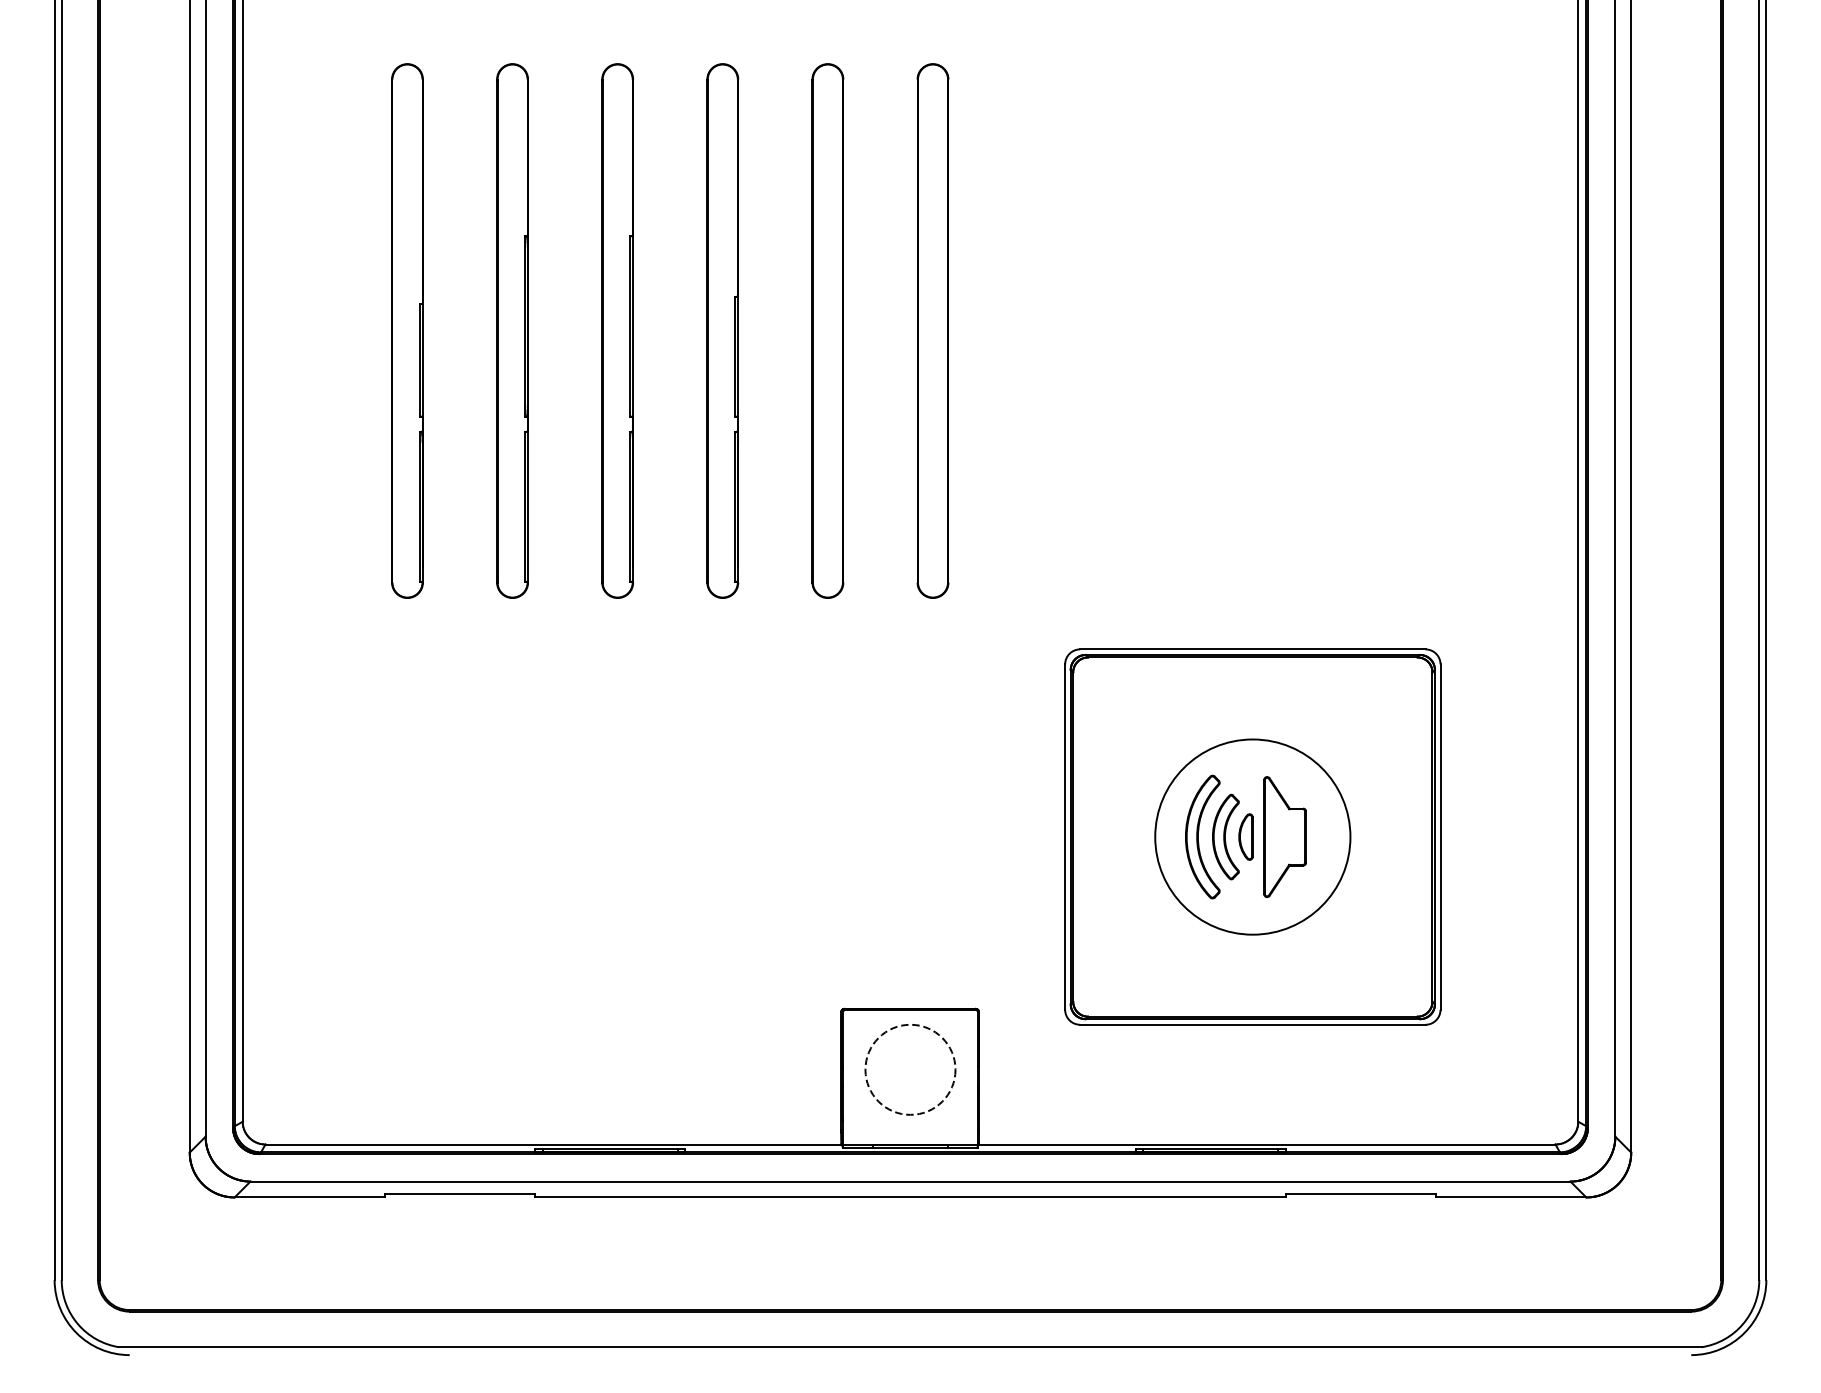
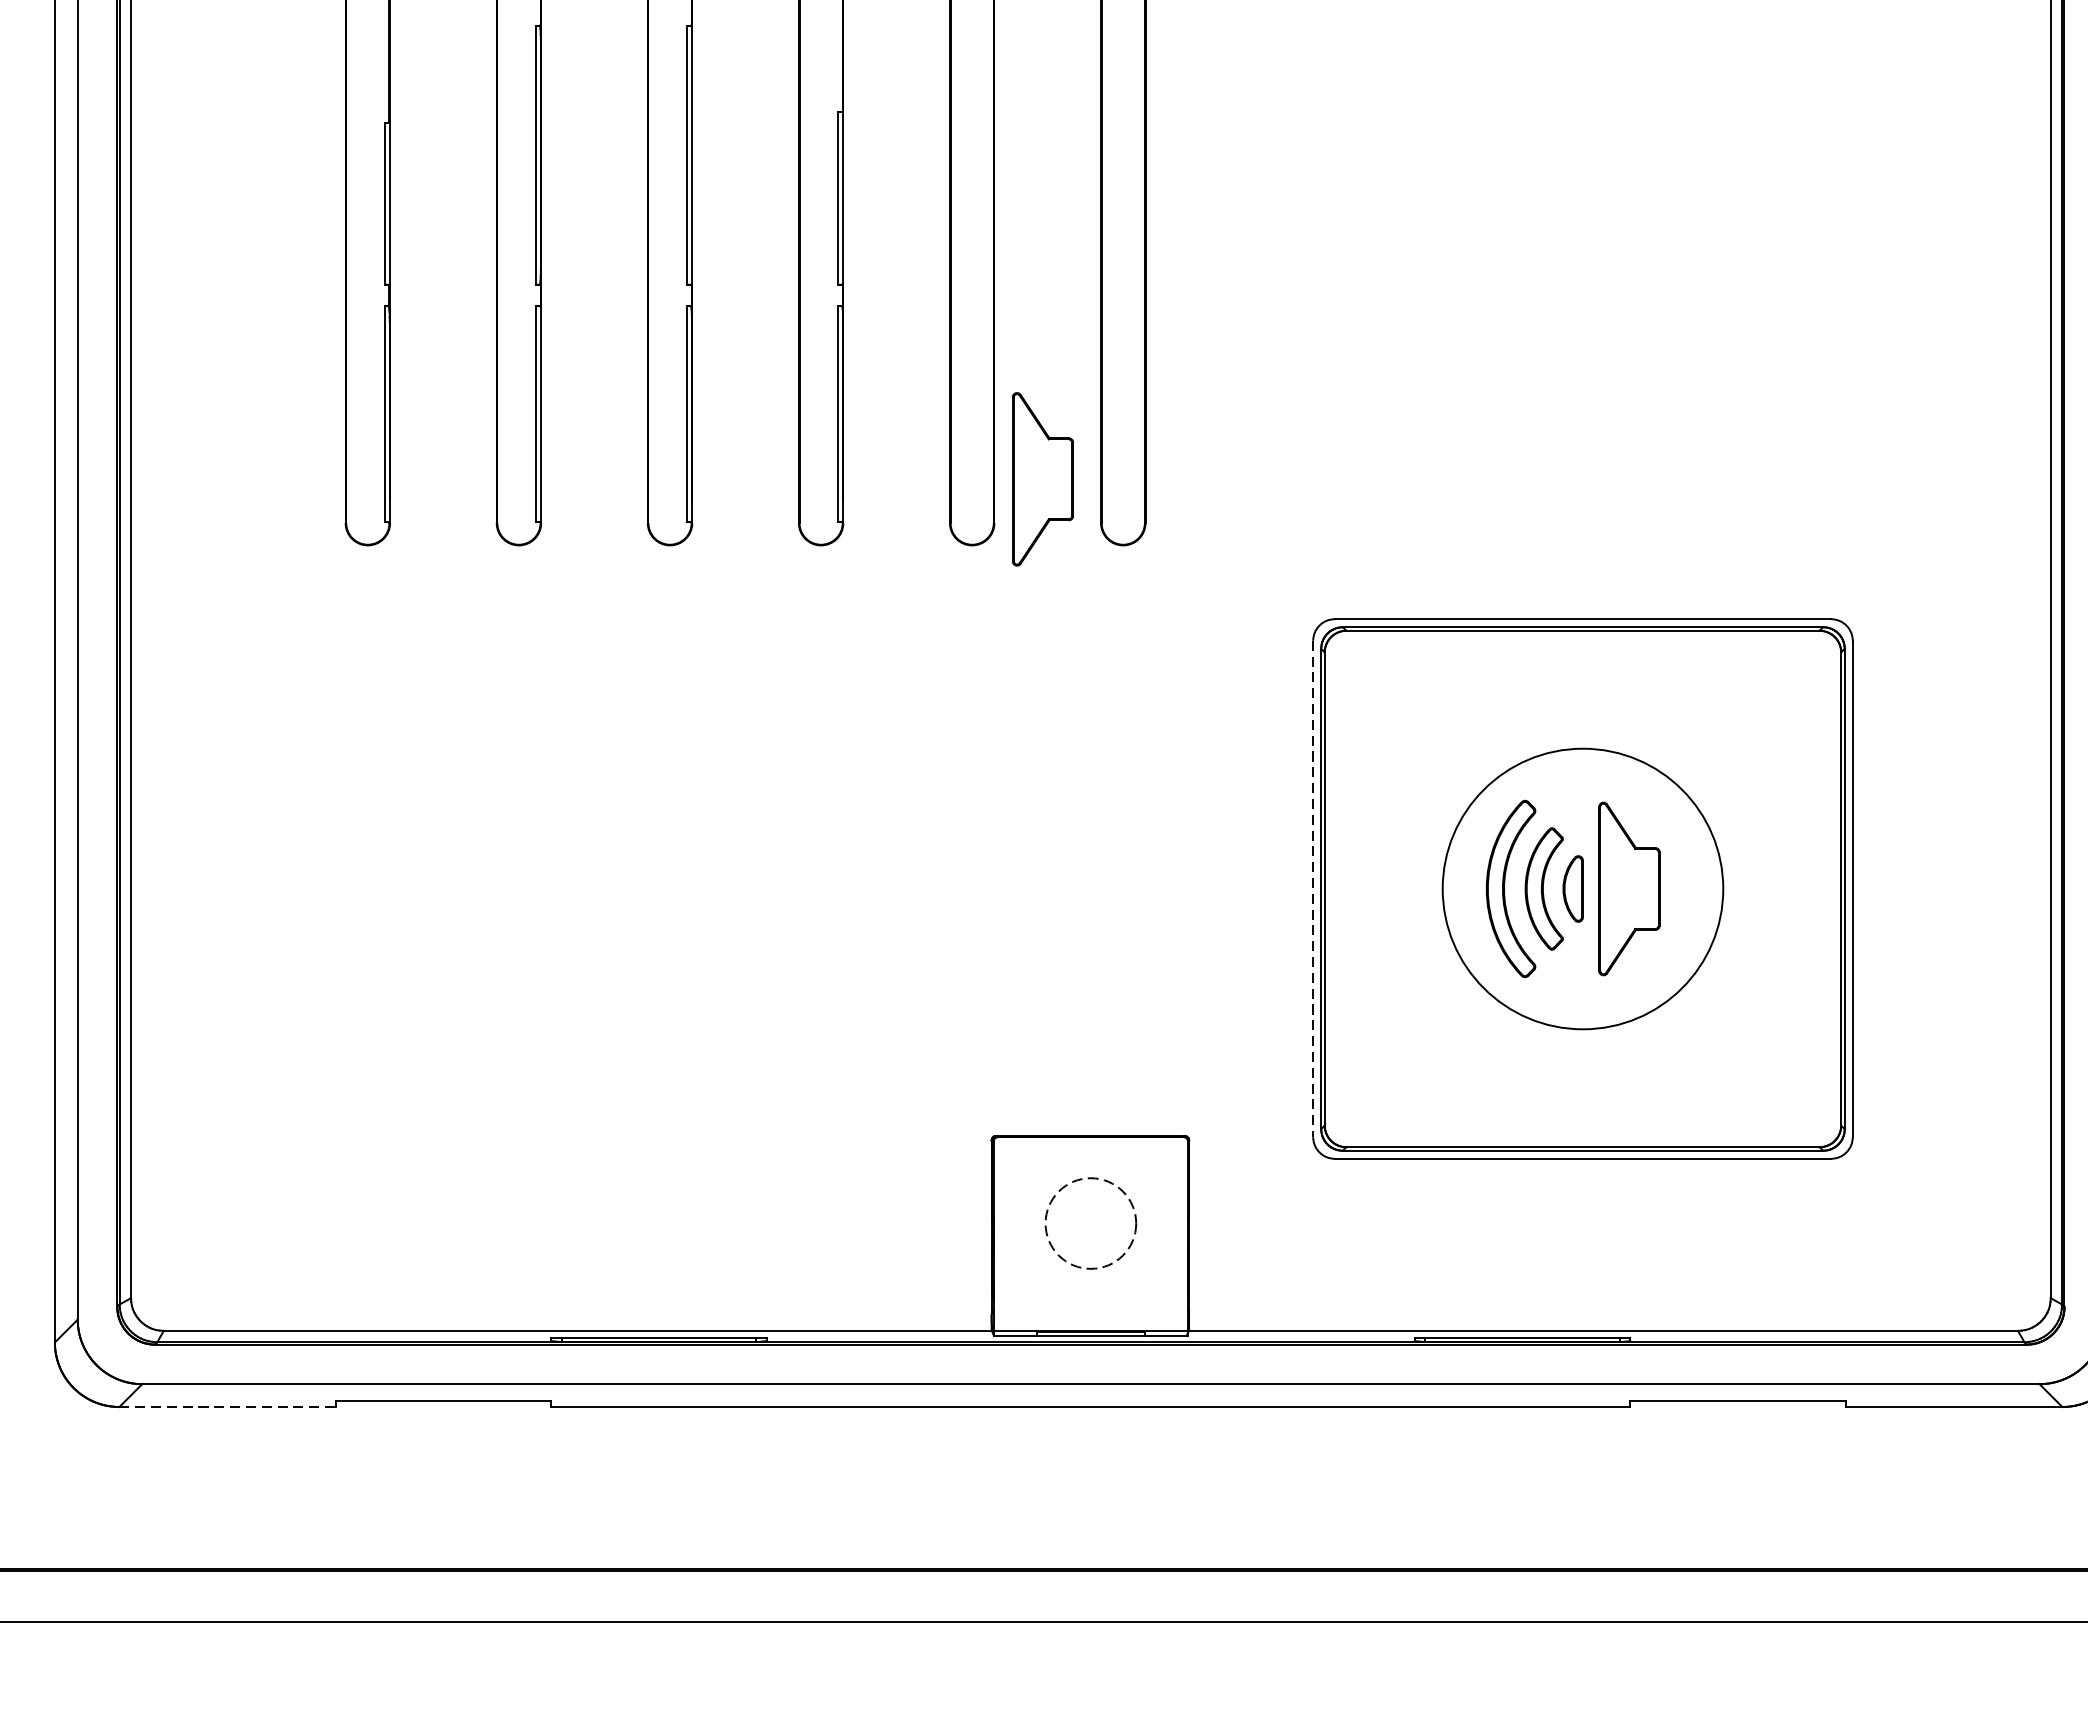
part: (876, 551) -> (1042, 478), added
line: (1065, 837) -> (1313, 889), solid -> dashed
circle: (910, 1069) -> (1090, 1223), size x0.7
line: (310, 1197) -> (228, 1407), solid -> dashed

